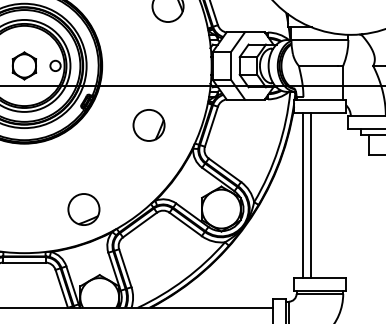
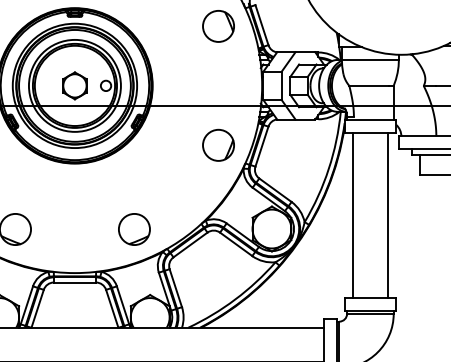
part: (149, 124) -> (218, 144), moved
line: (311, 195) -> (387, 215), moved

